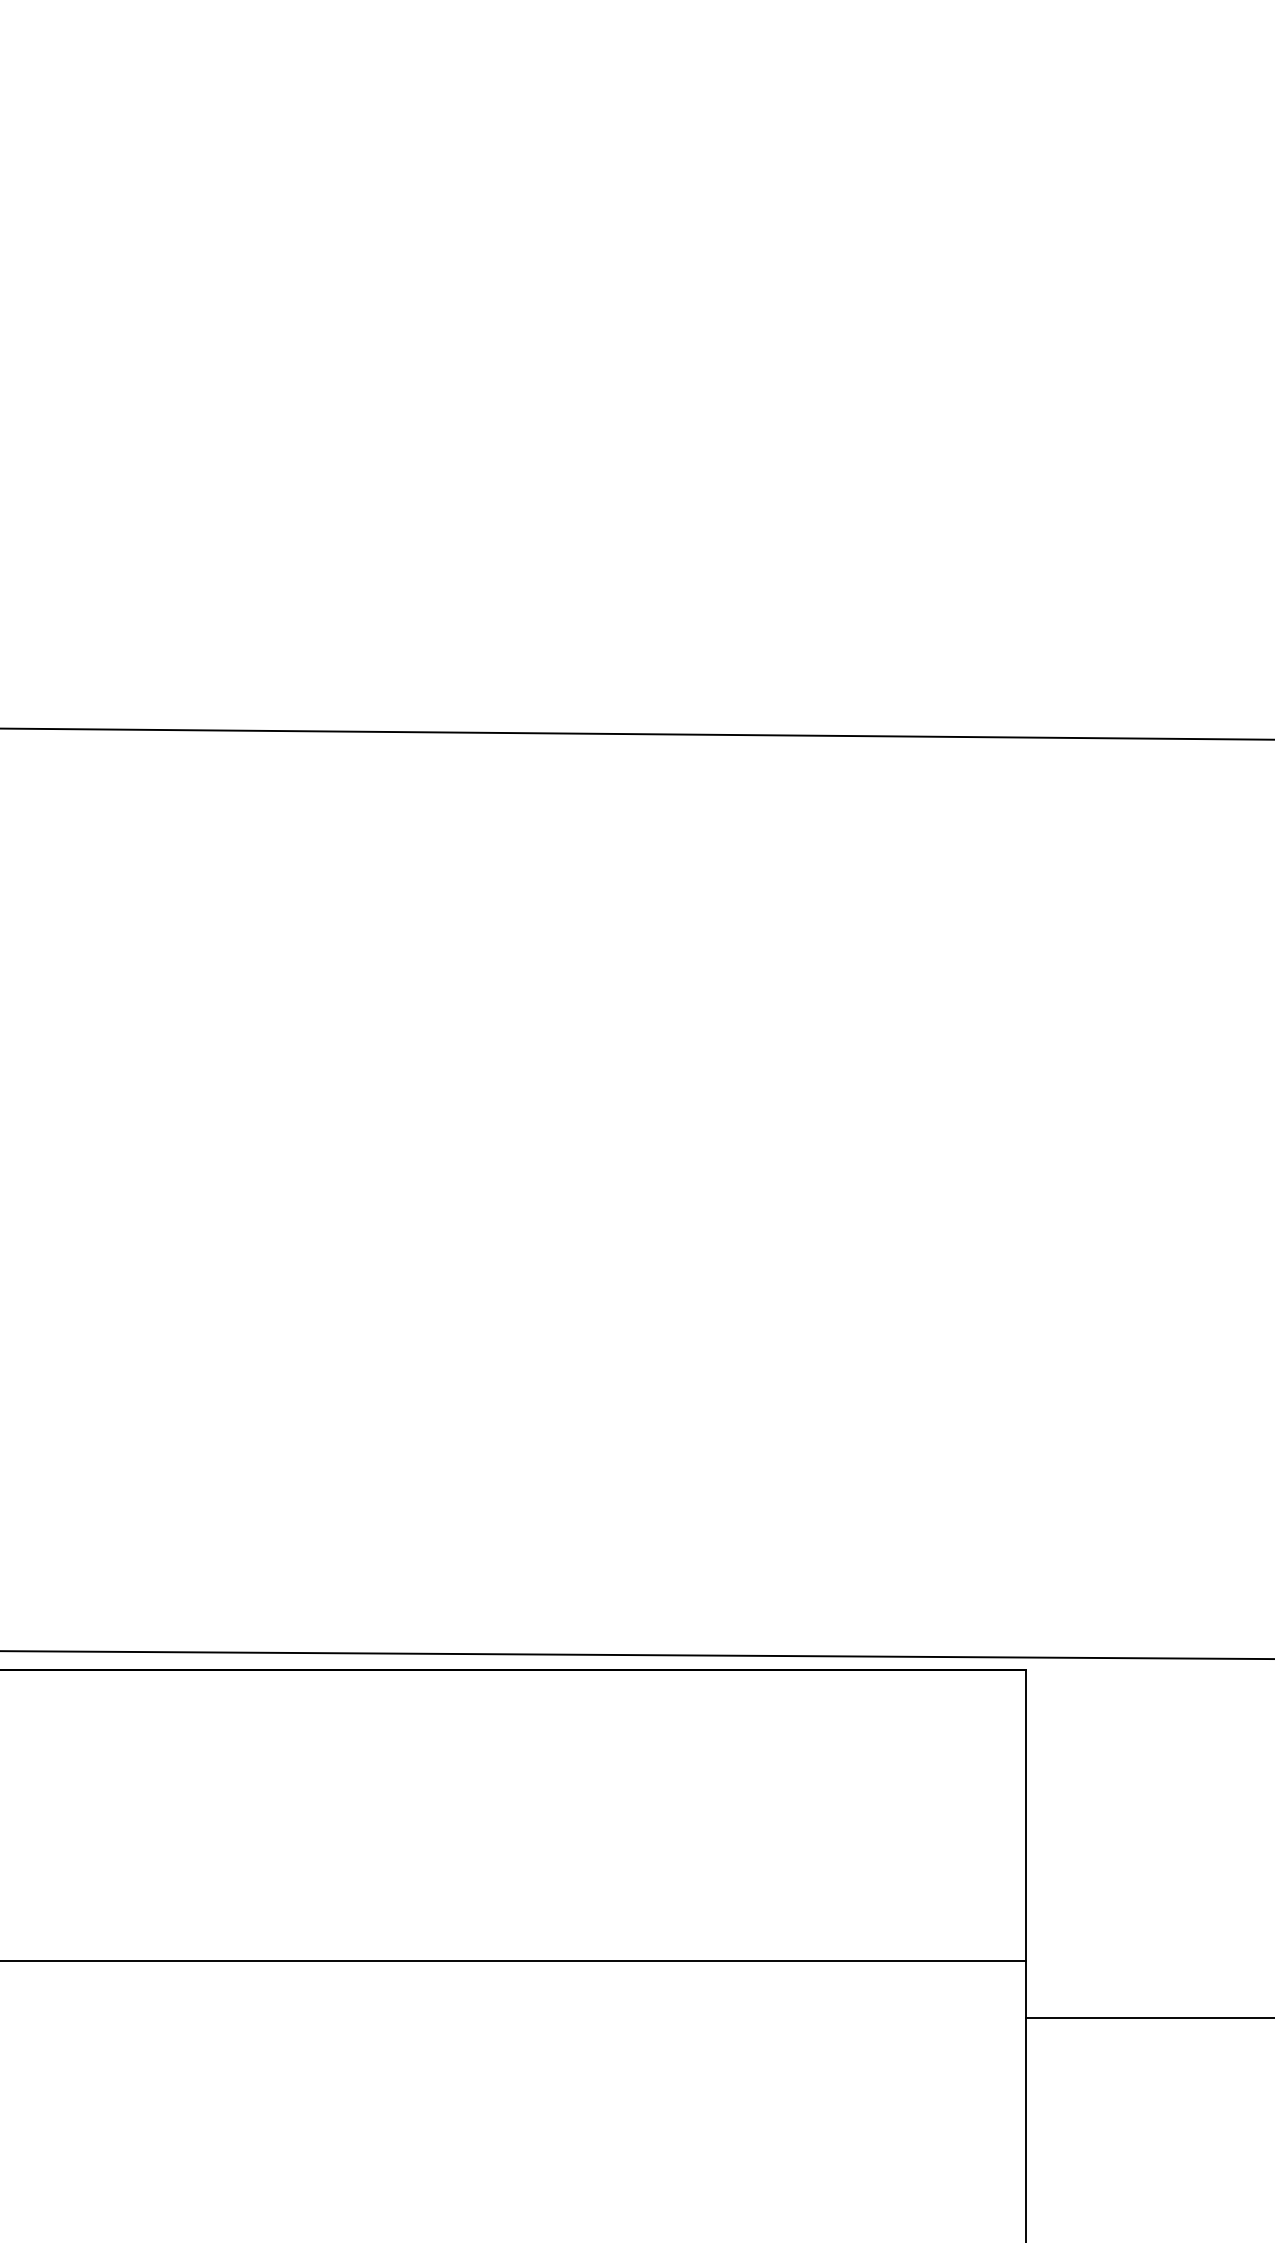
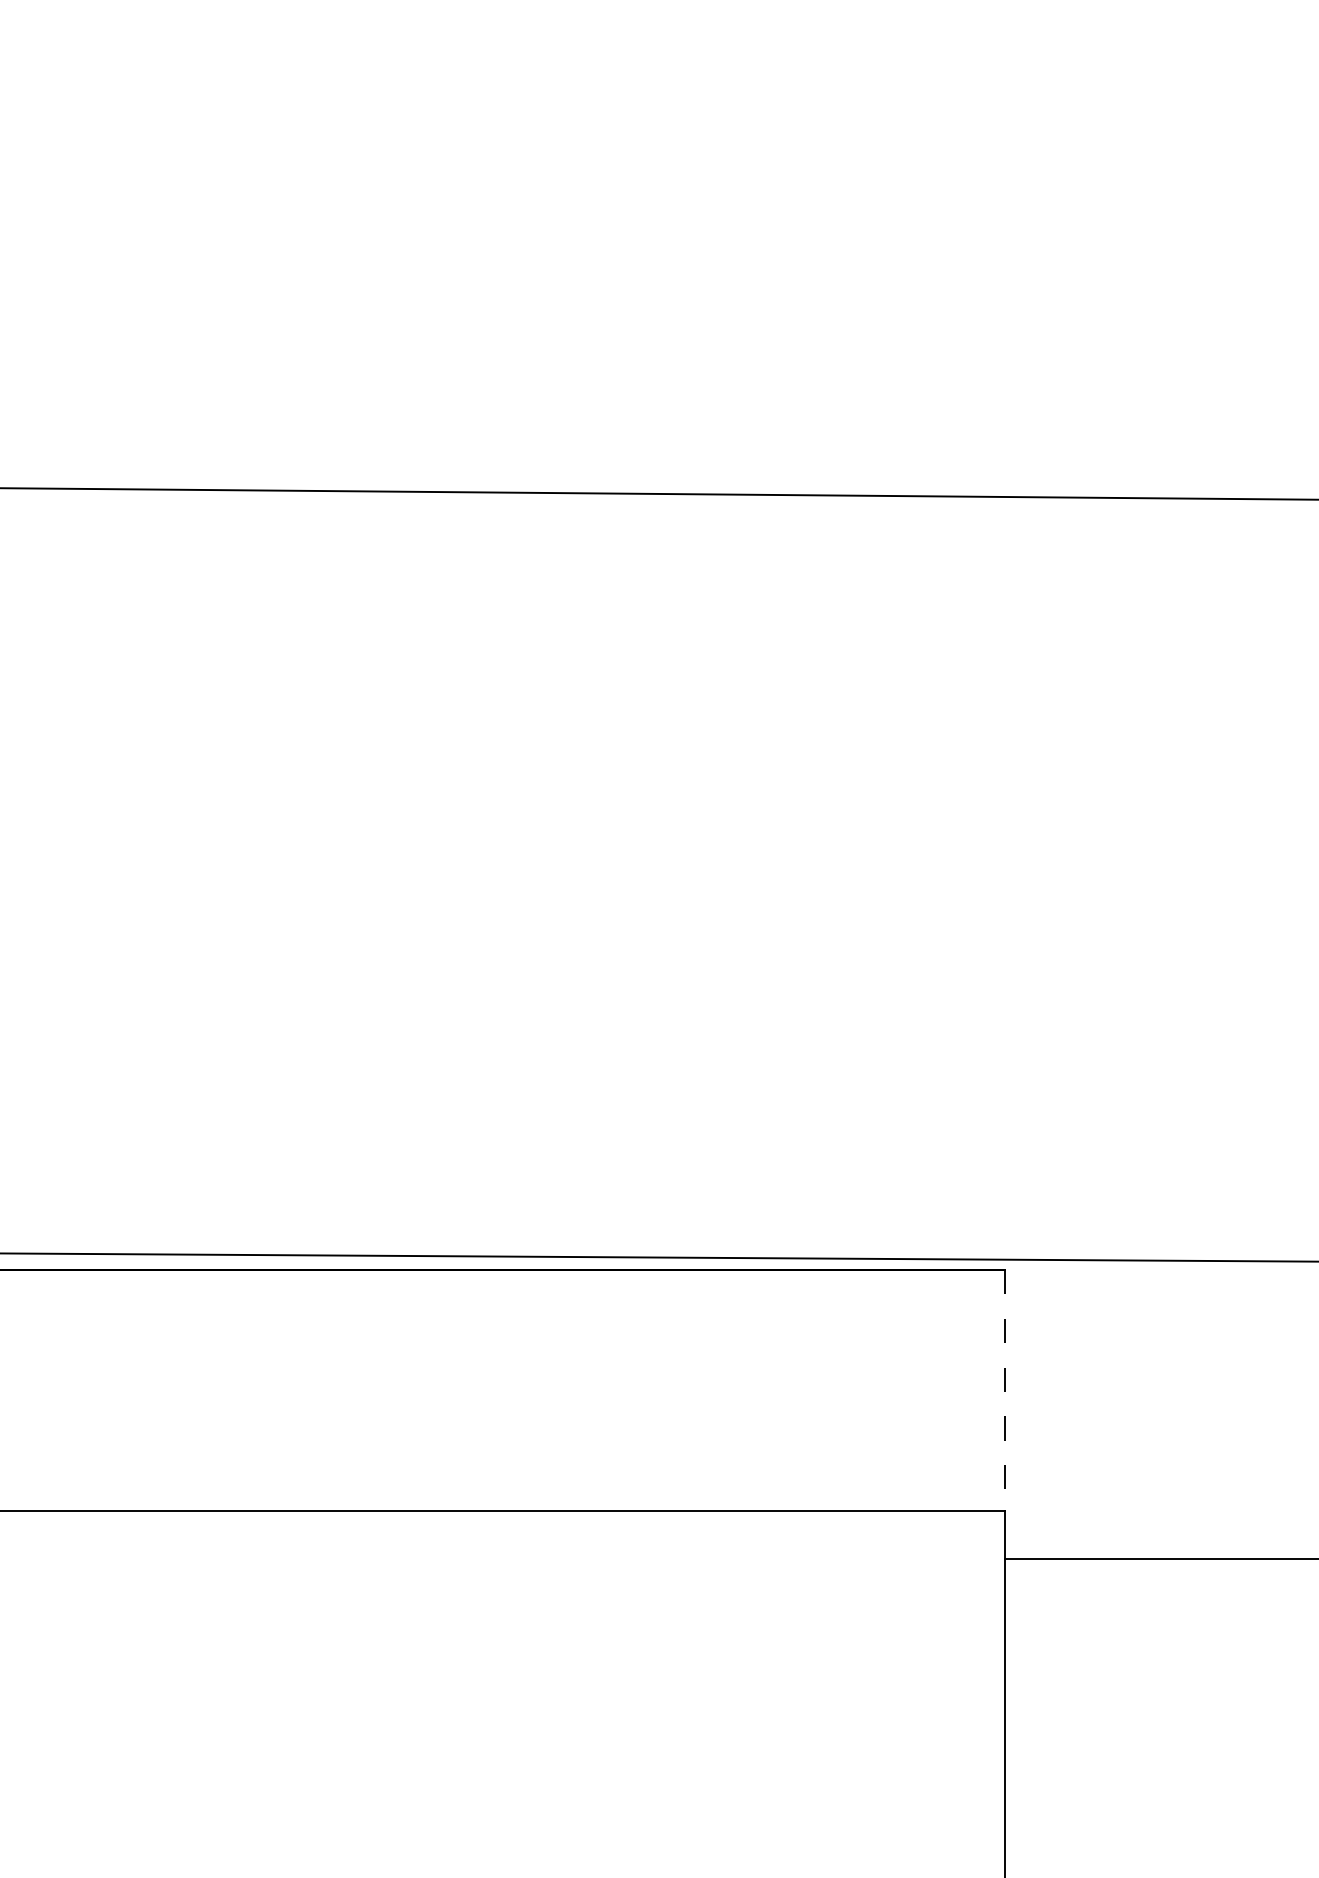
line: (1025, 1815) -> (1004, 1390), solid -> dashed

